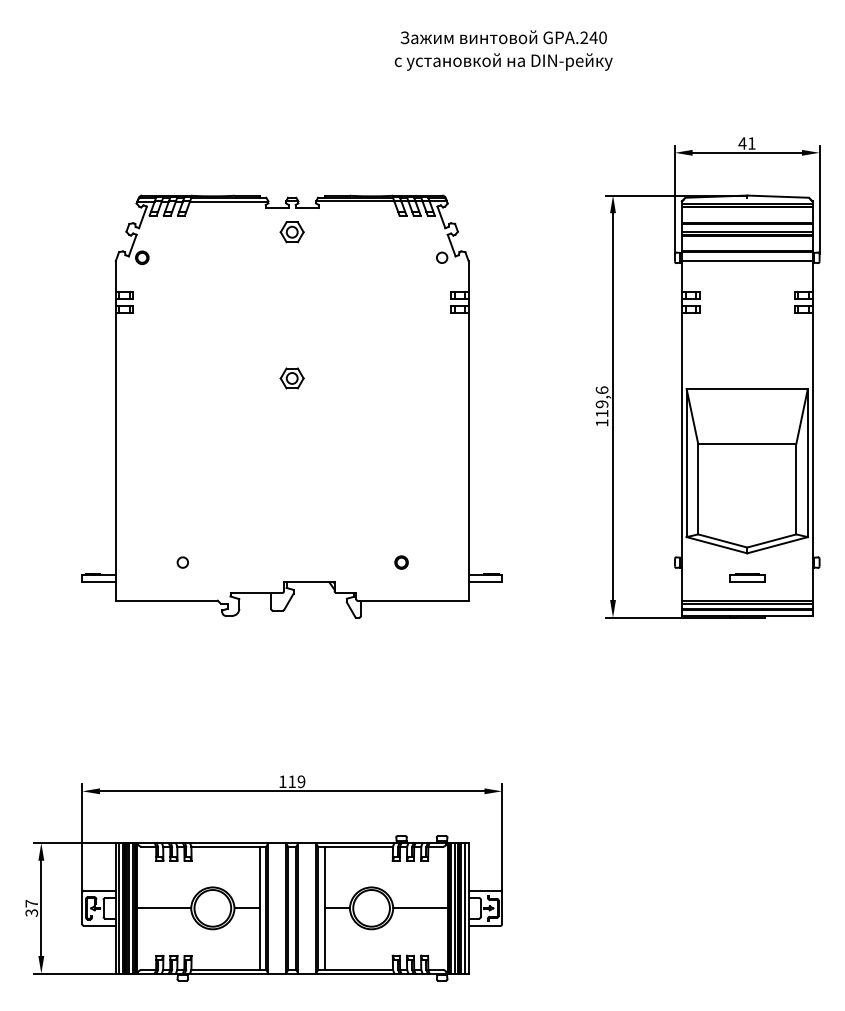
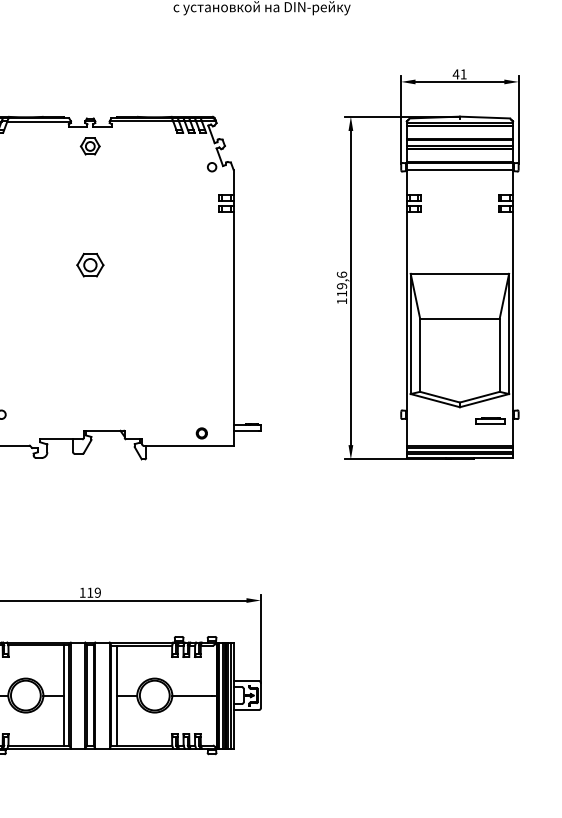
part: (291, 378) -> (89, 265), size x1.4
circle: (401, 562) -> (201, 433), moved
part: (747, 577) -> (490, 420), moved

